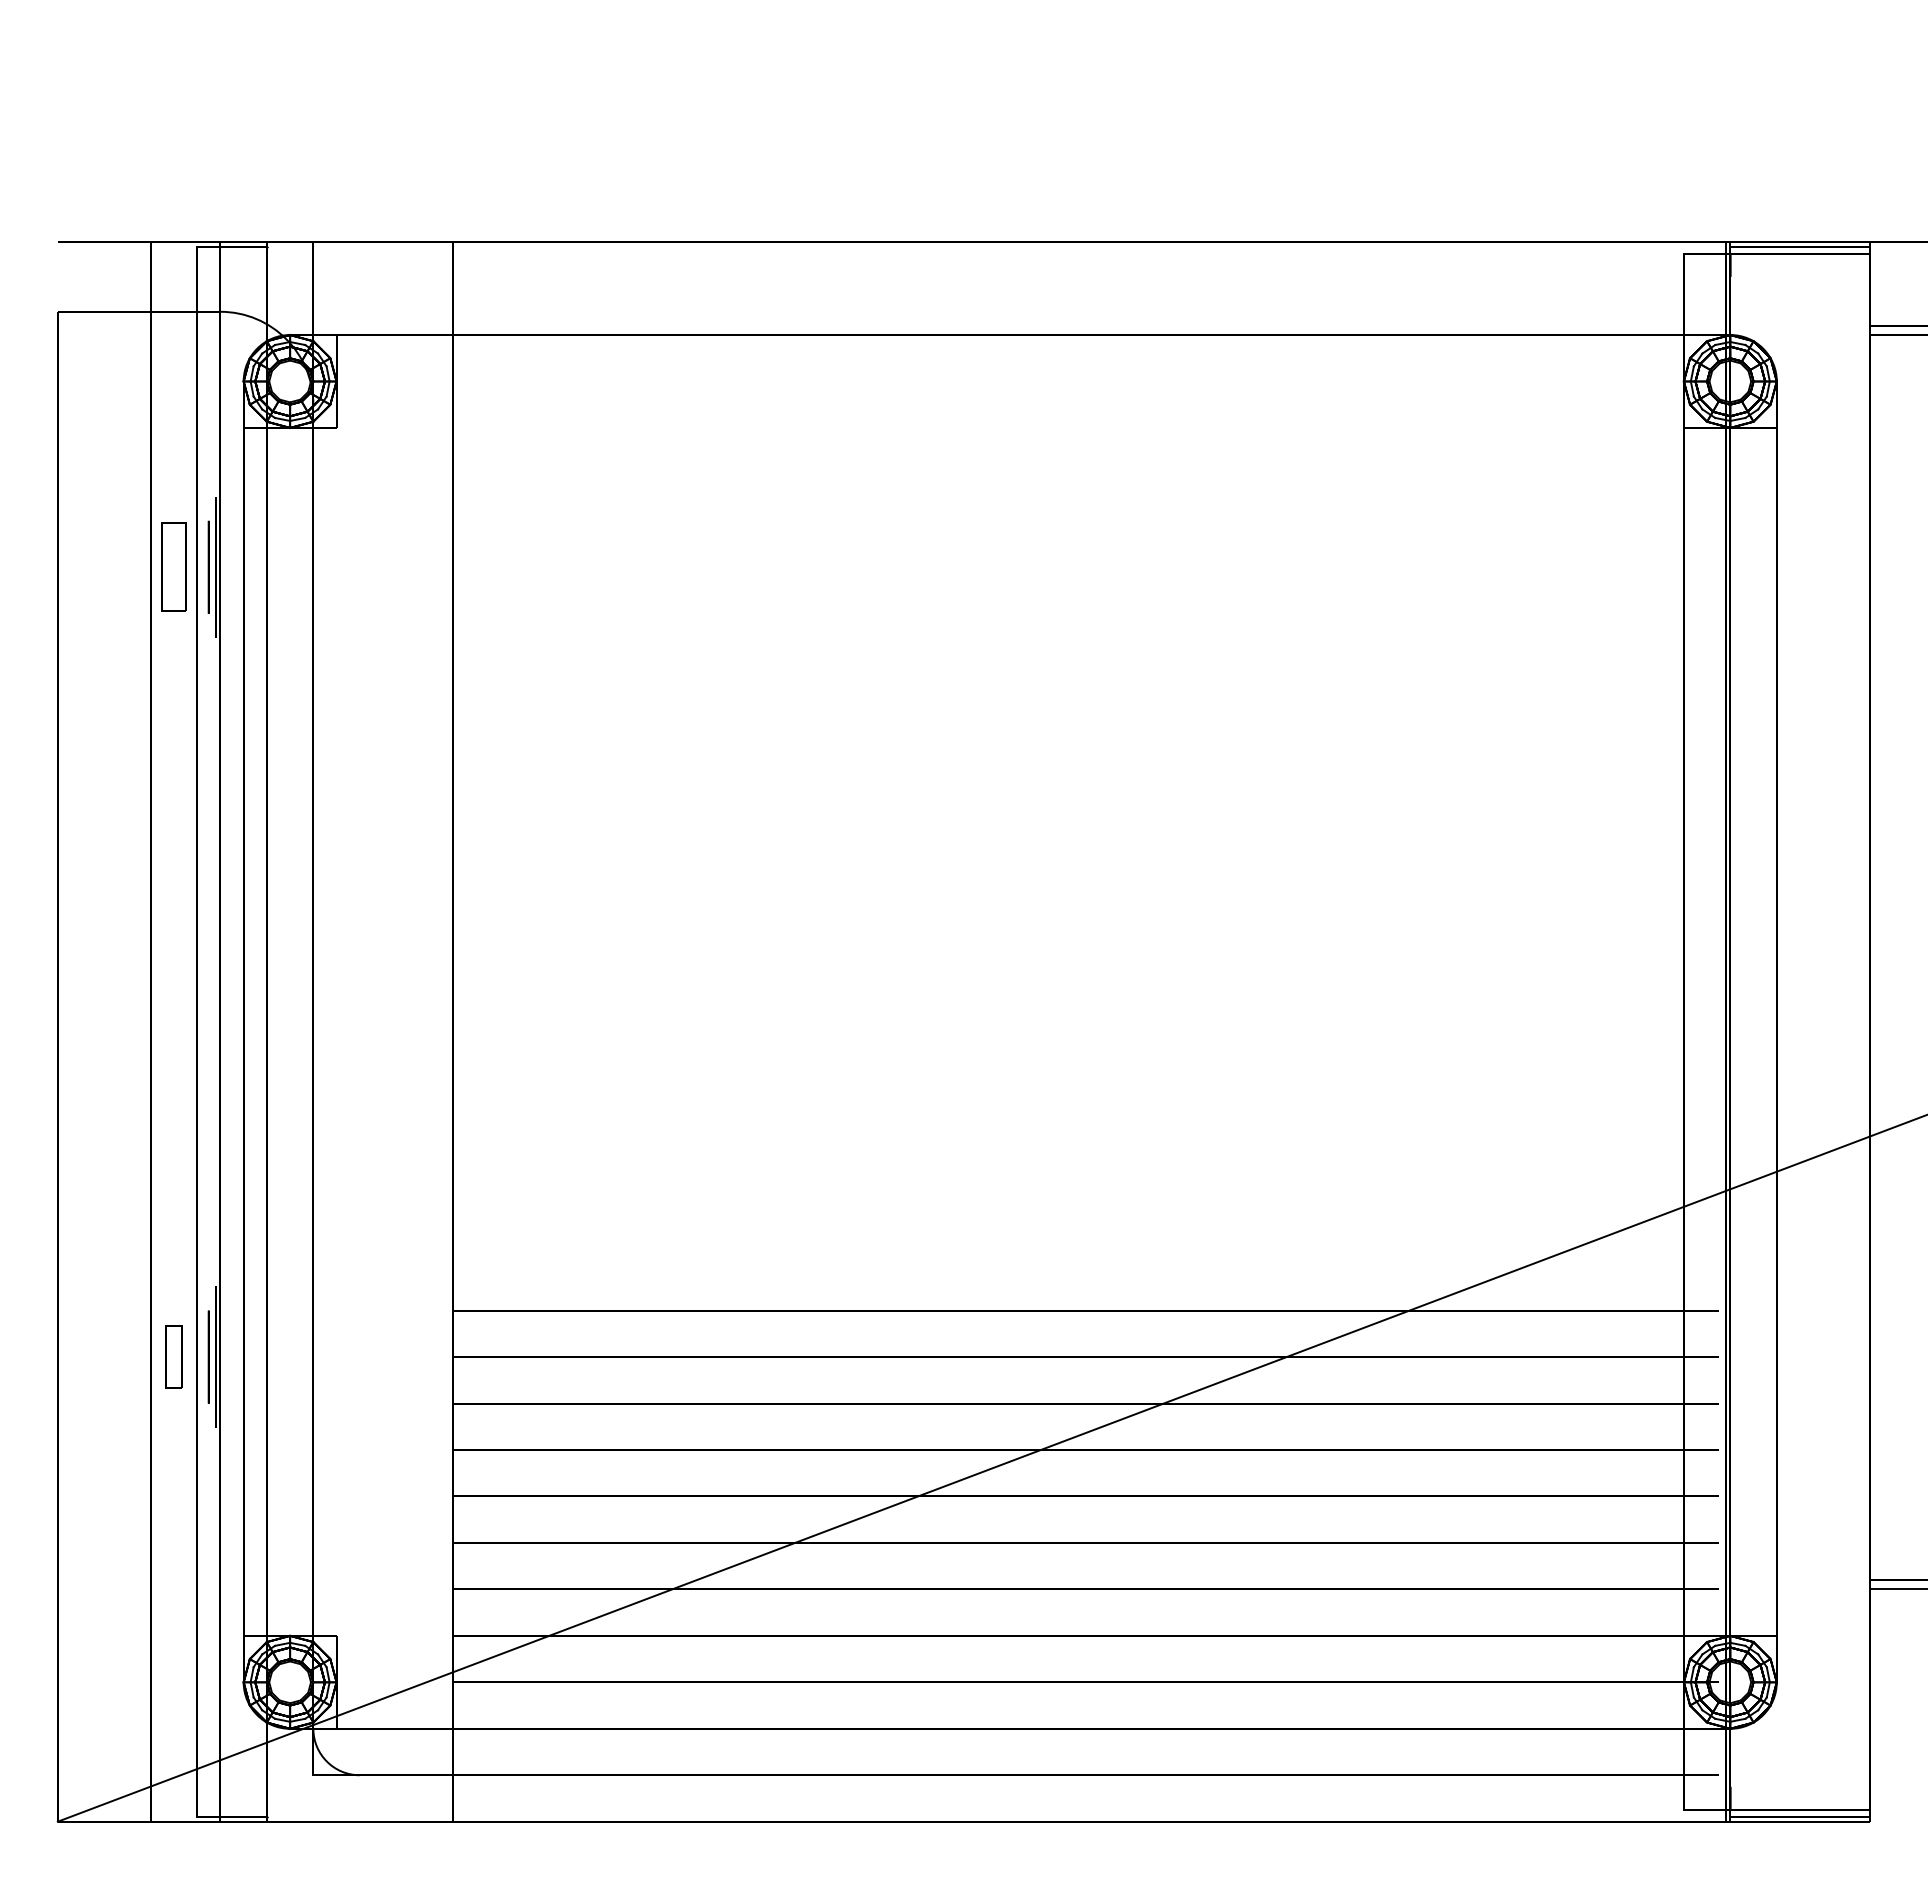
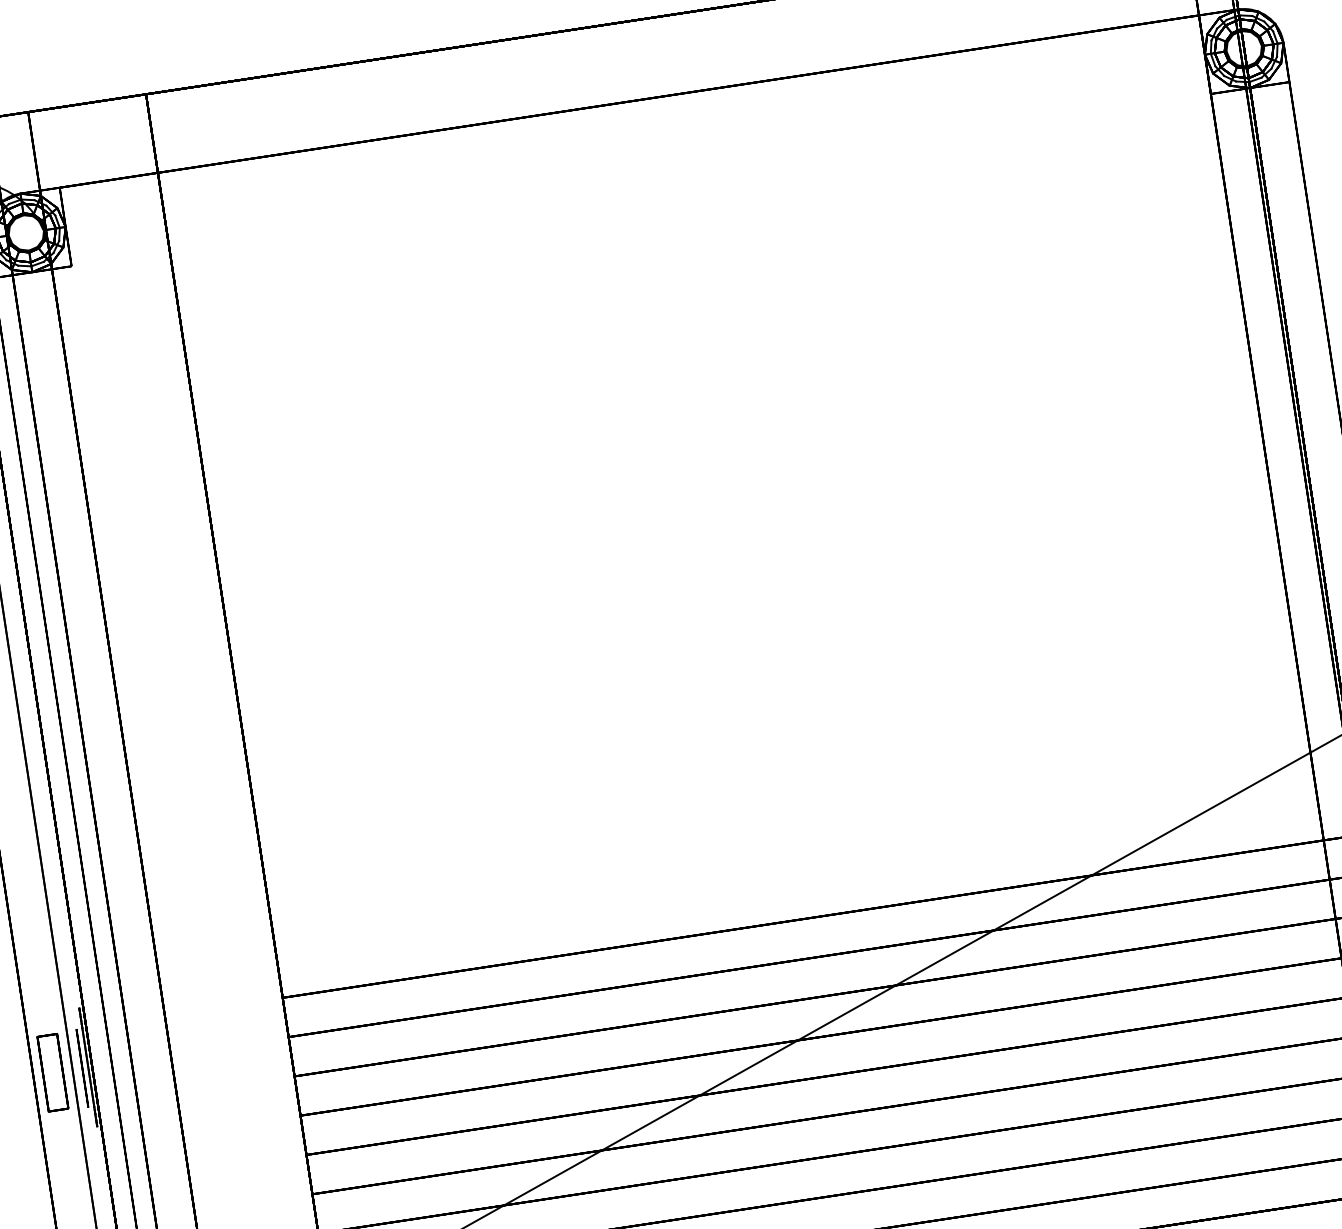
part: (173, 1356) -> (52, 1072), size x1.43

